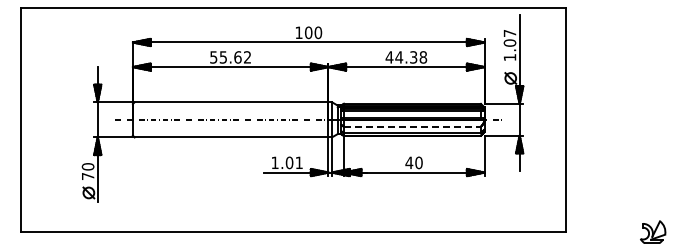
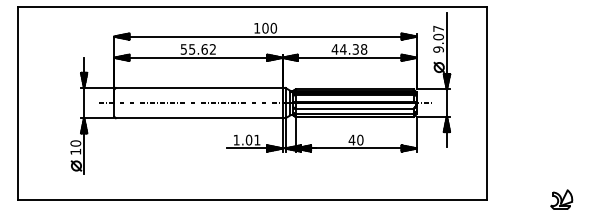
text: (509, 57) -> (438, 49), 1.07 -> 9.07
line: (412, 126) -> (354, 108), dashed -> solid
text: (88, 176) -> (76, 151), 70 -> 10

